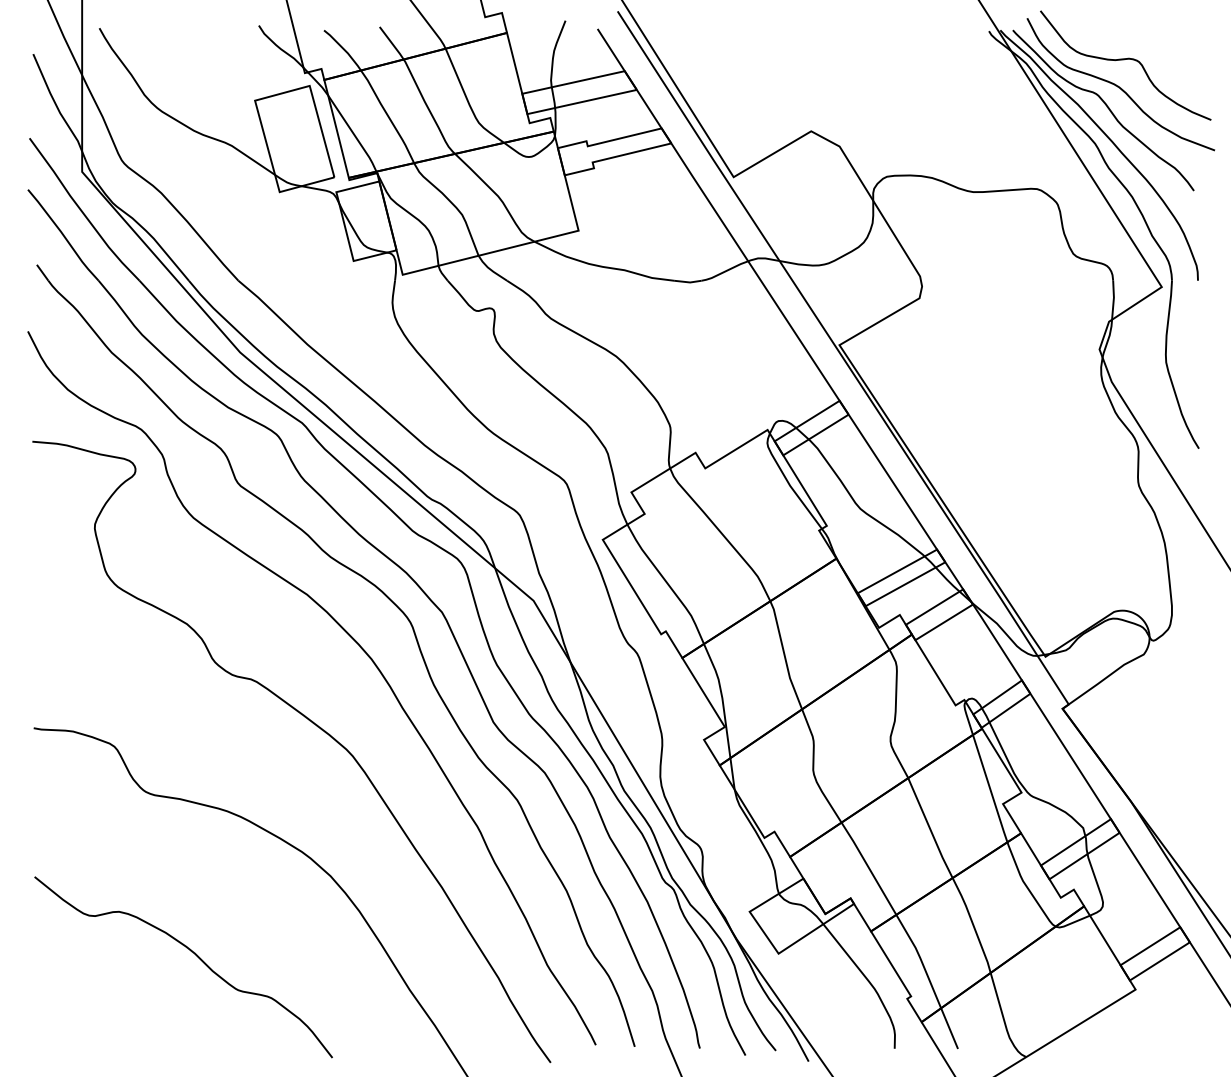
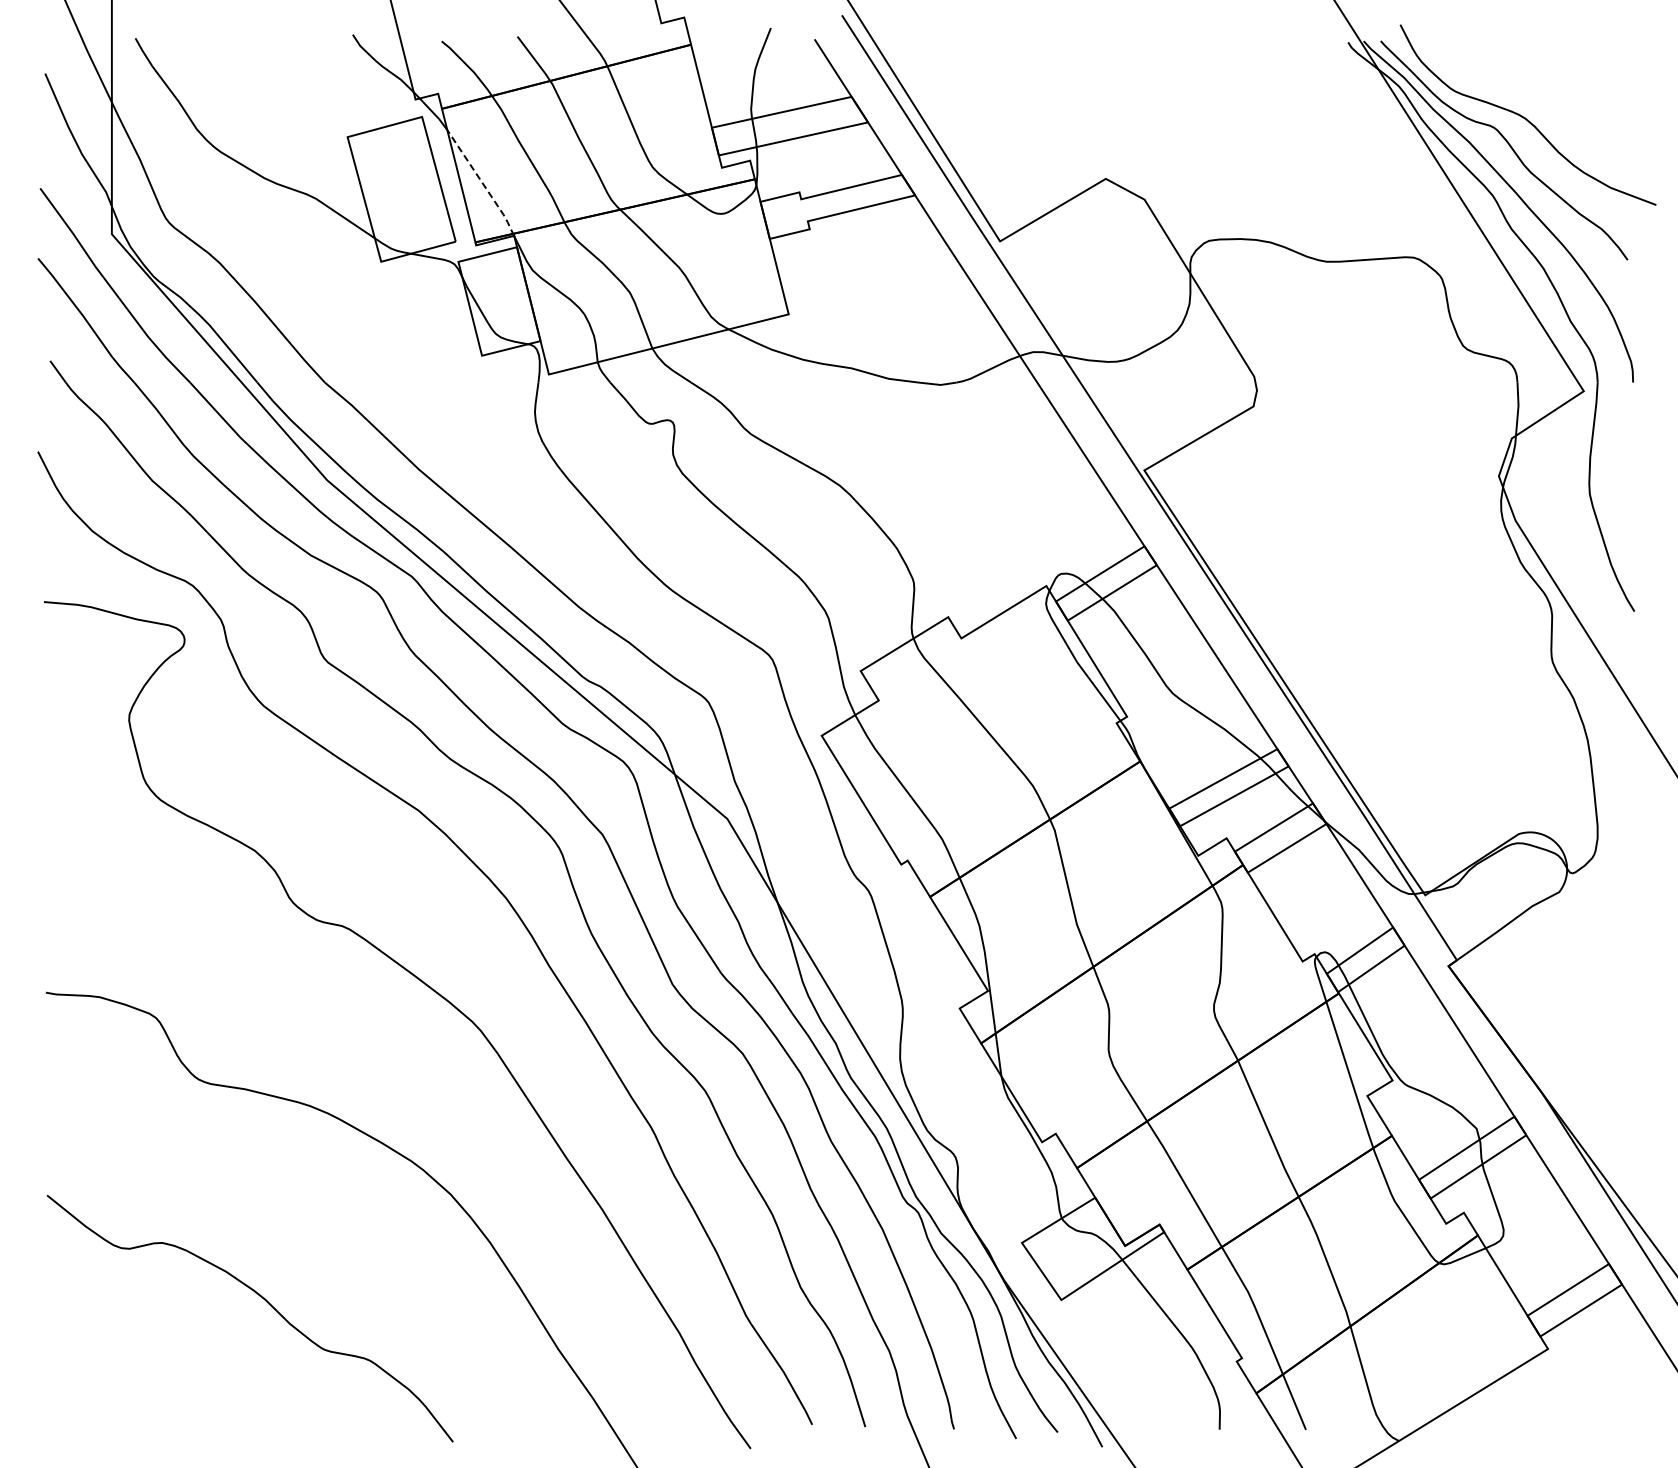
curve: (1125, 59) -> (1534, 81), removed
line: (354, 134) -> (482, 183), solid -> dashed

